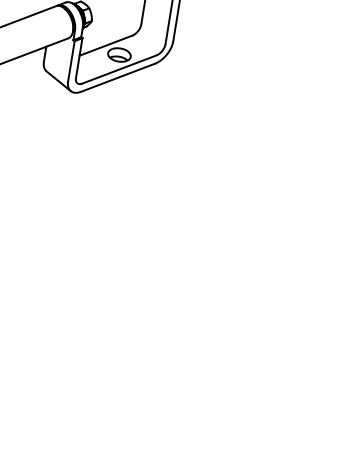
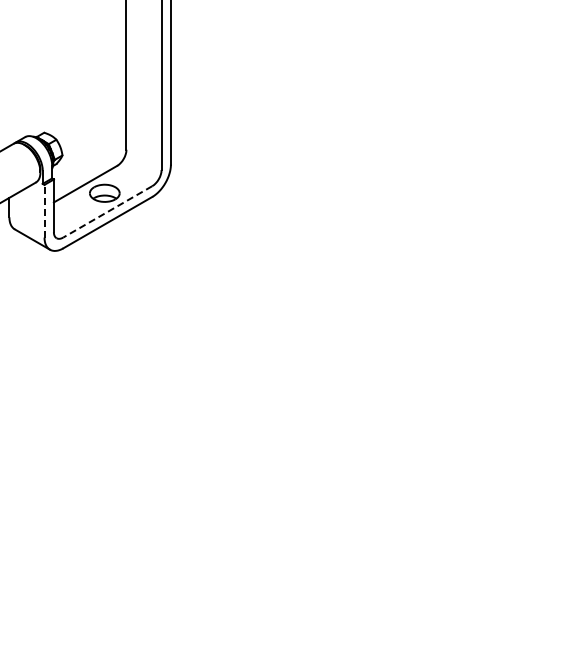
line: (71, 60) -> (44, 210), solid -> dashed
line: (119, 69) -> (107, 212), solid -> dashed

